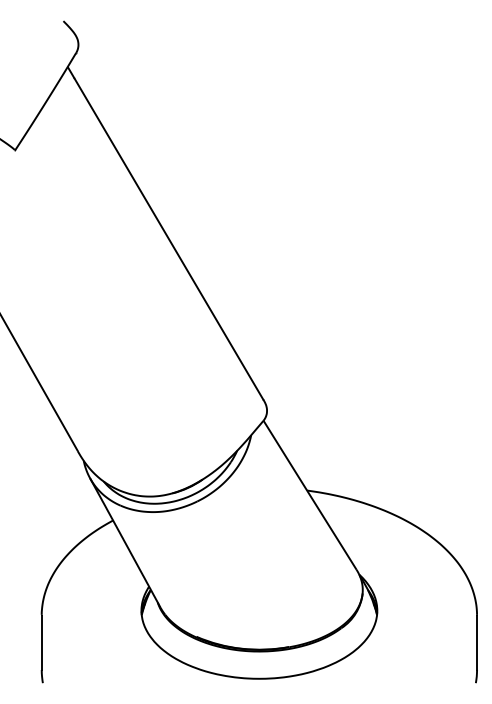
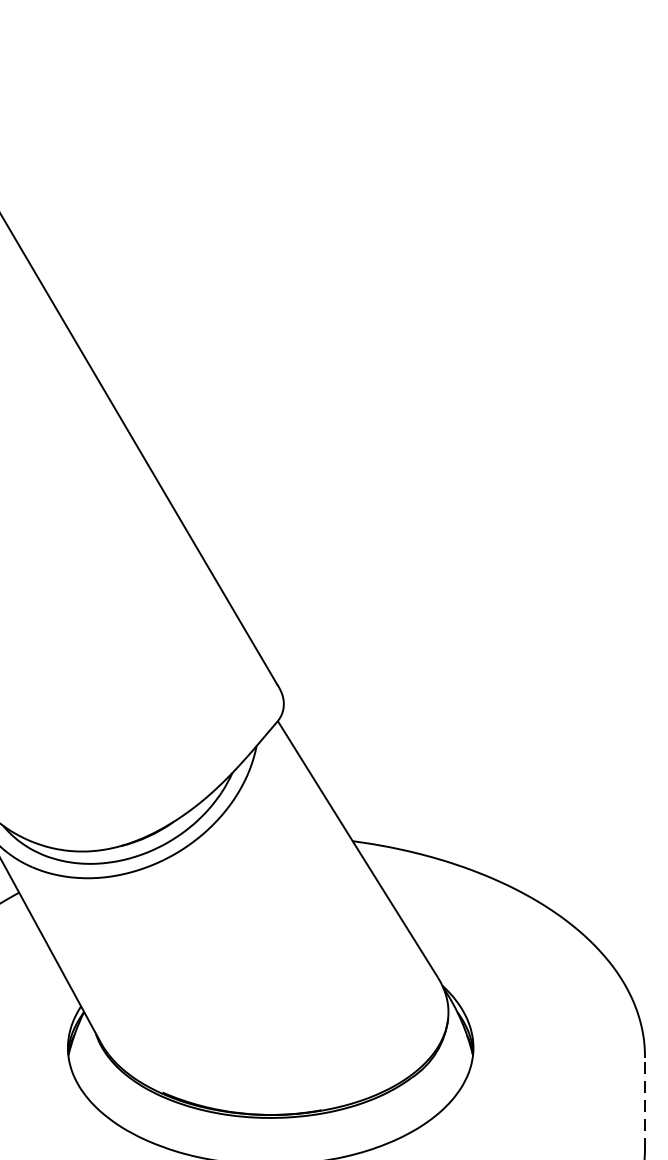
line: (477, 642) -> (645, 1102), solid -> dashed

